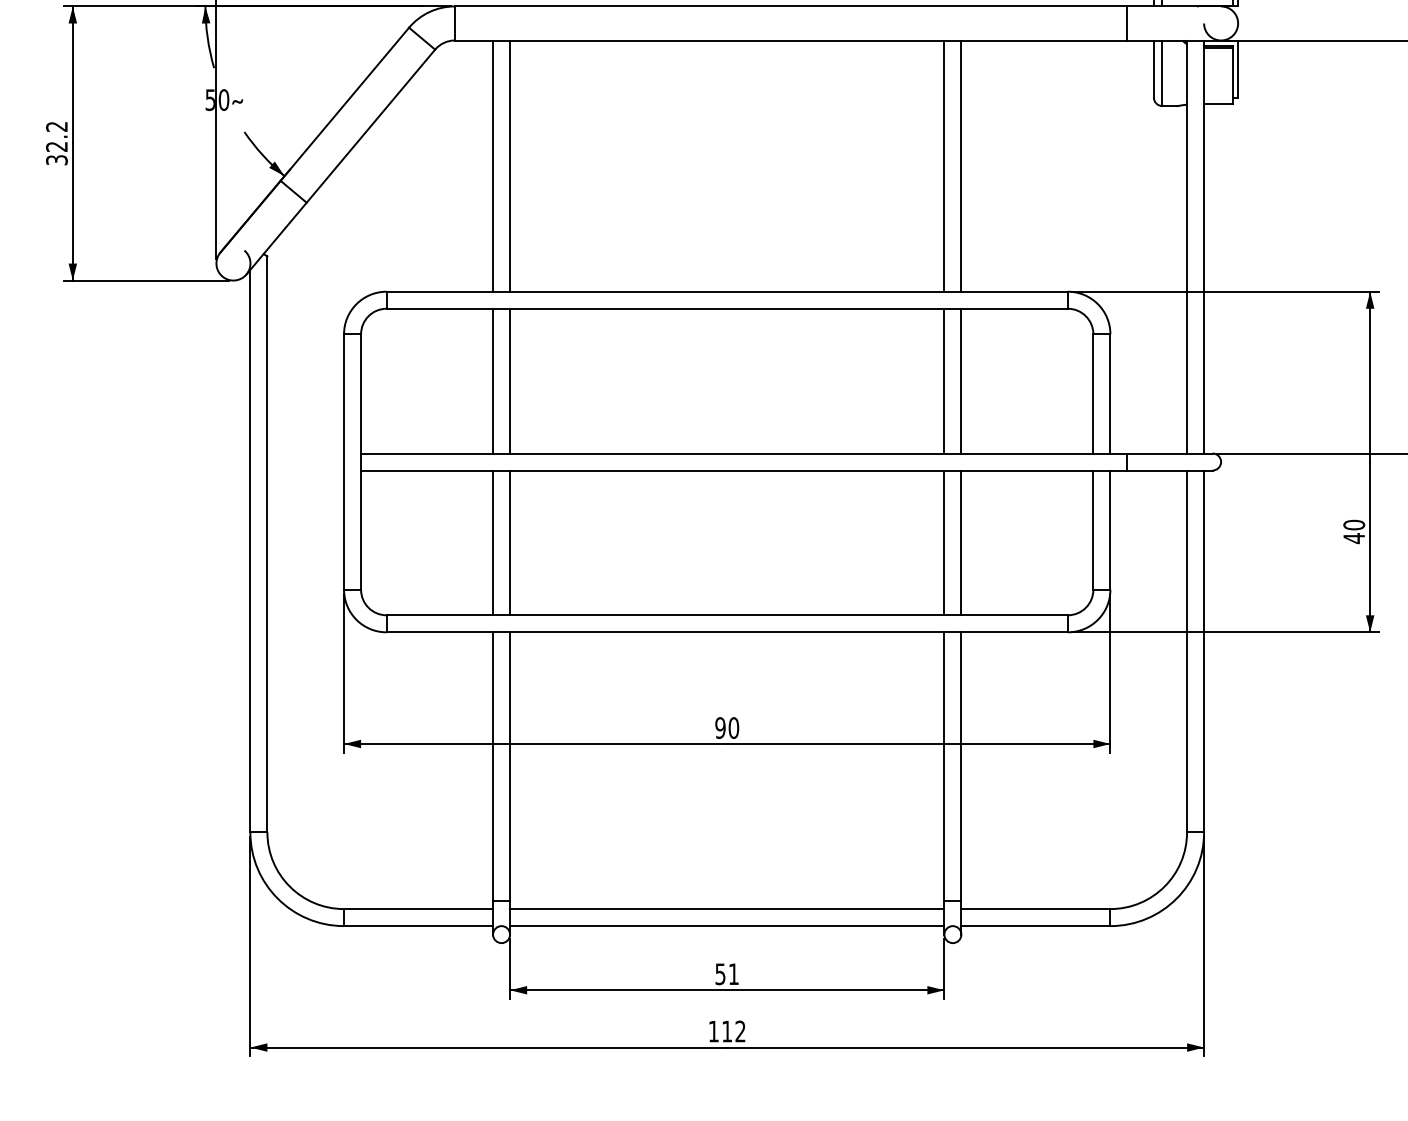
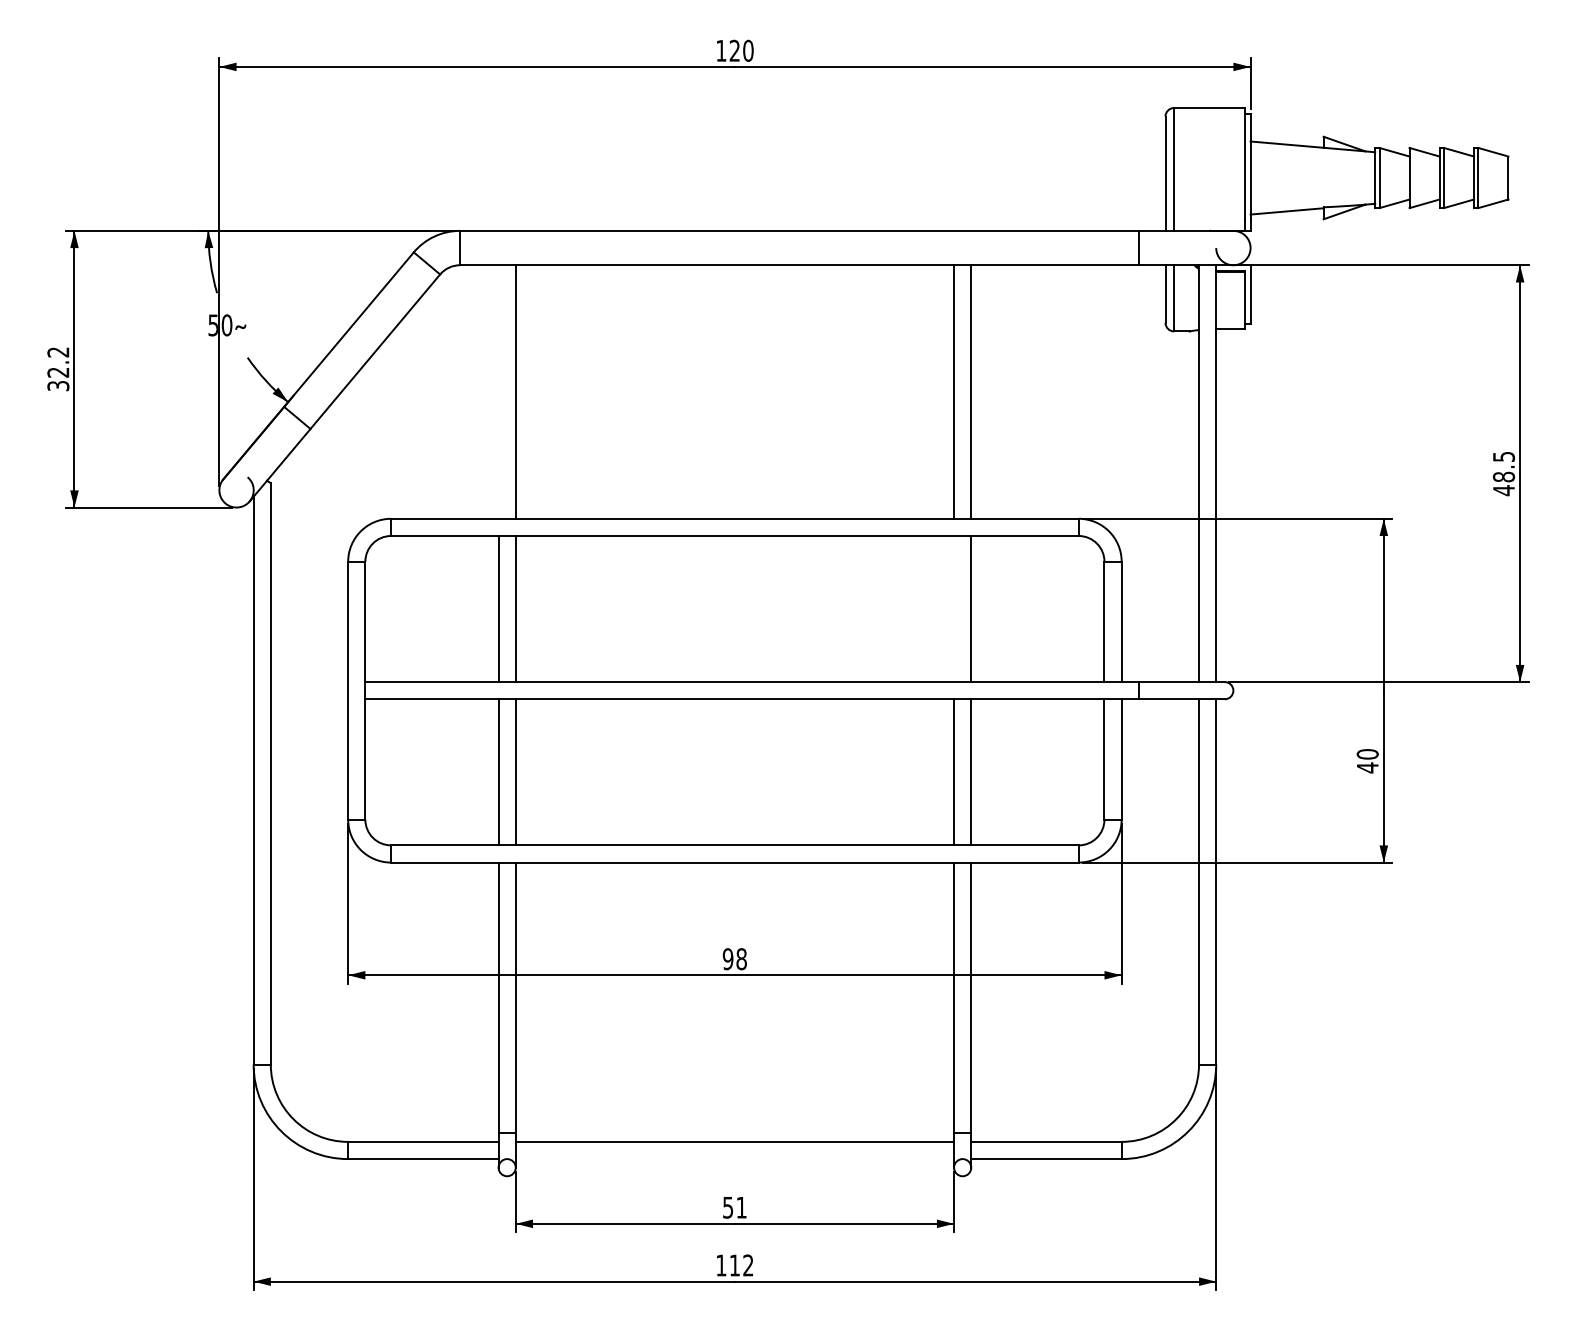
line: (492, 165) -> (498, 391), removed
line: (944, 380) -> (954, 608), removed
text: (733, 727) -> (741, 958), 90 -> 98
line: (726, 926) -> (734, 1159), removed

